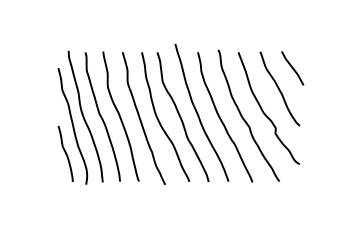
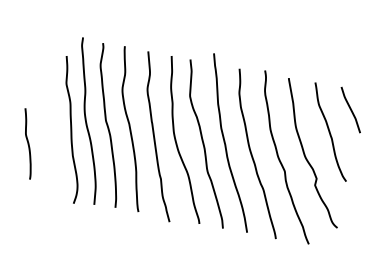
curve: (65, 153) -> (27, 143), moved

